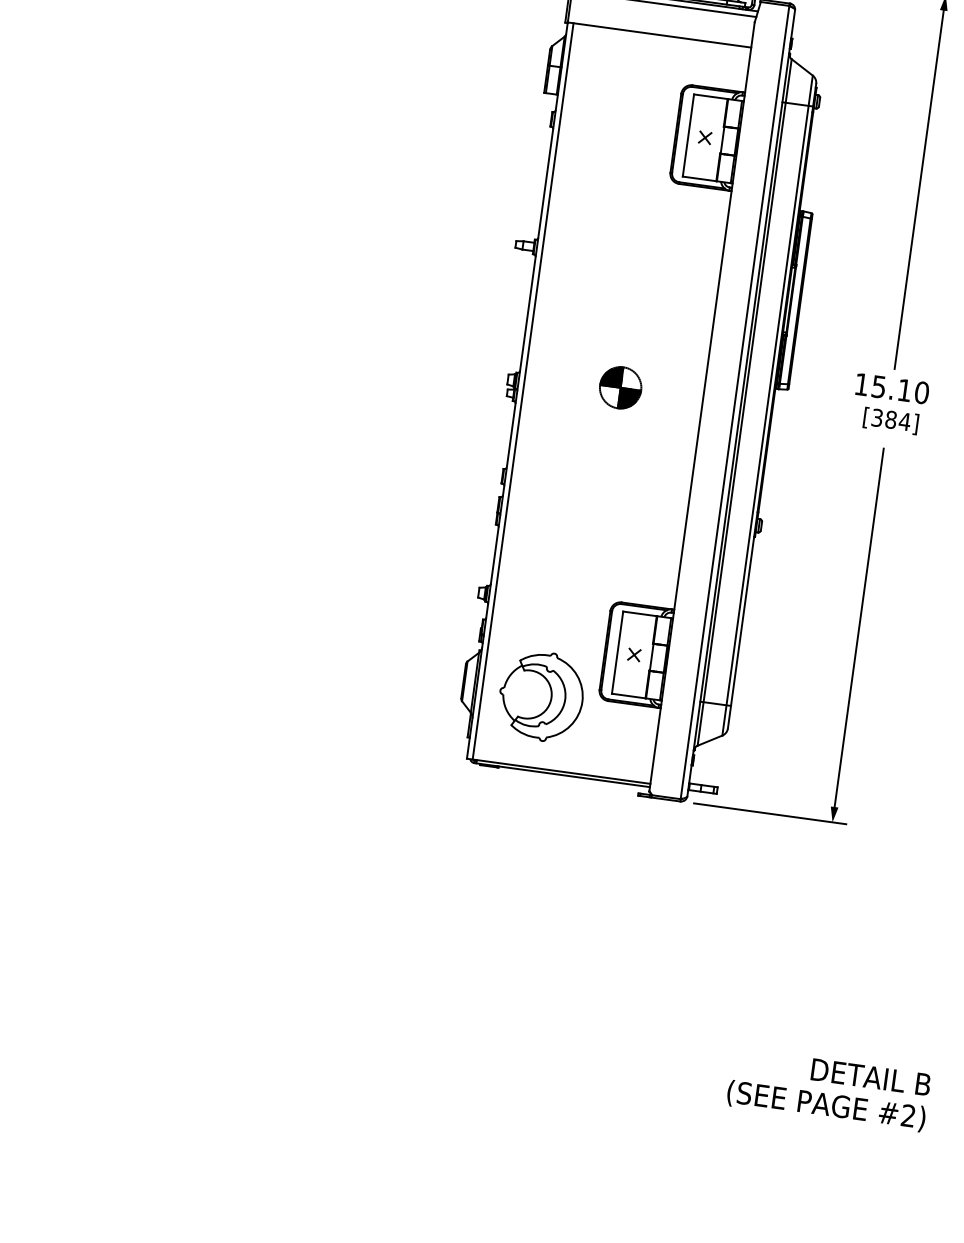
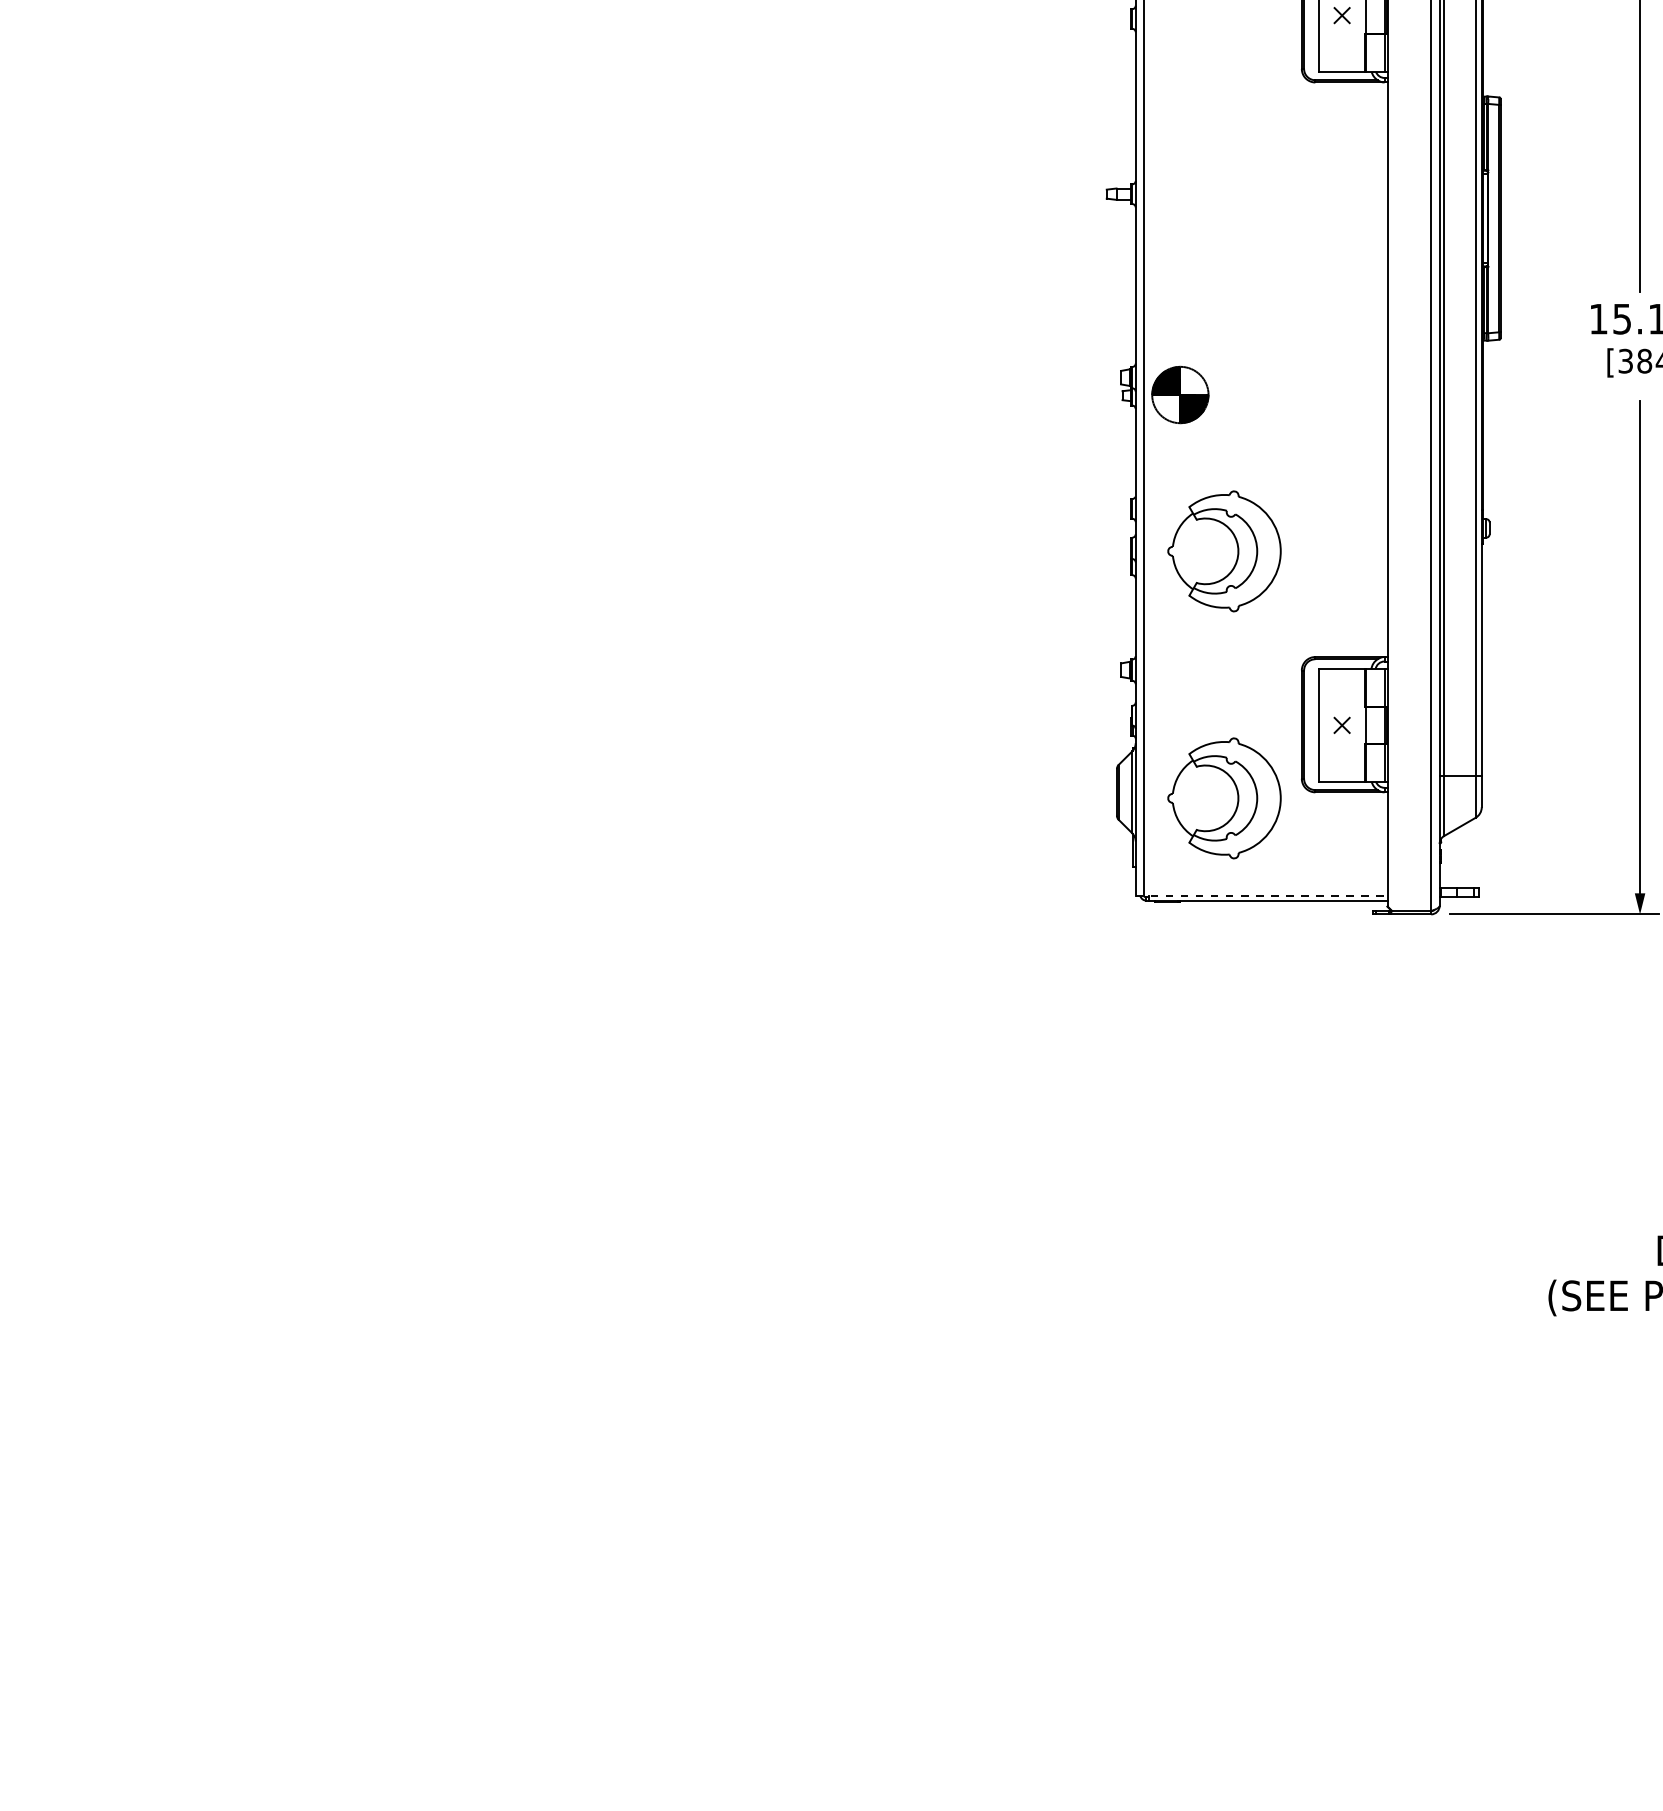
part: (620, 387) -> (1180, 394), moved
part: (566, 516) -> (1224, 551), added
line: (558, 771) -> (1261, 896), solid -> dashed

